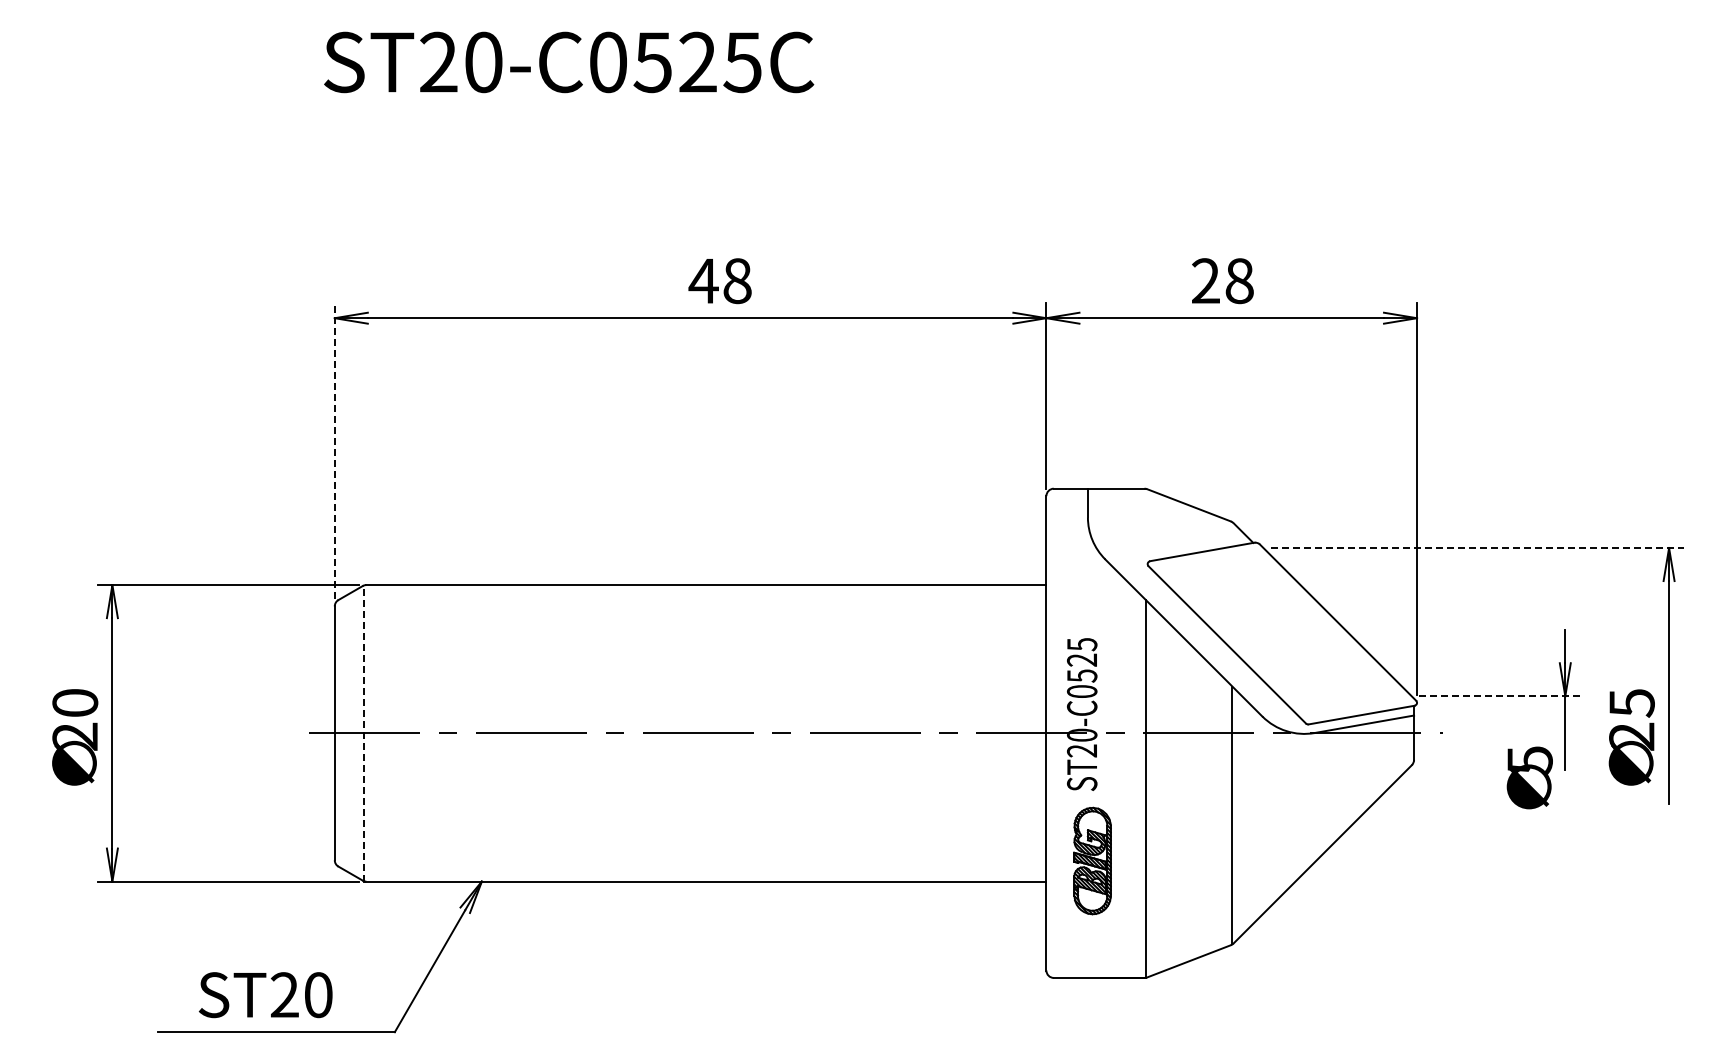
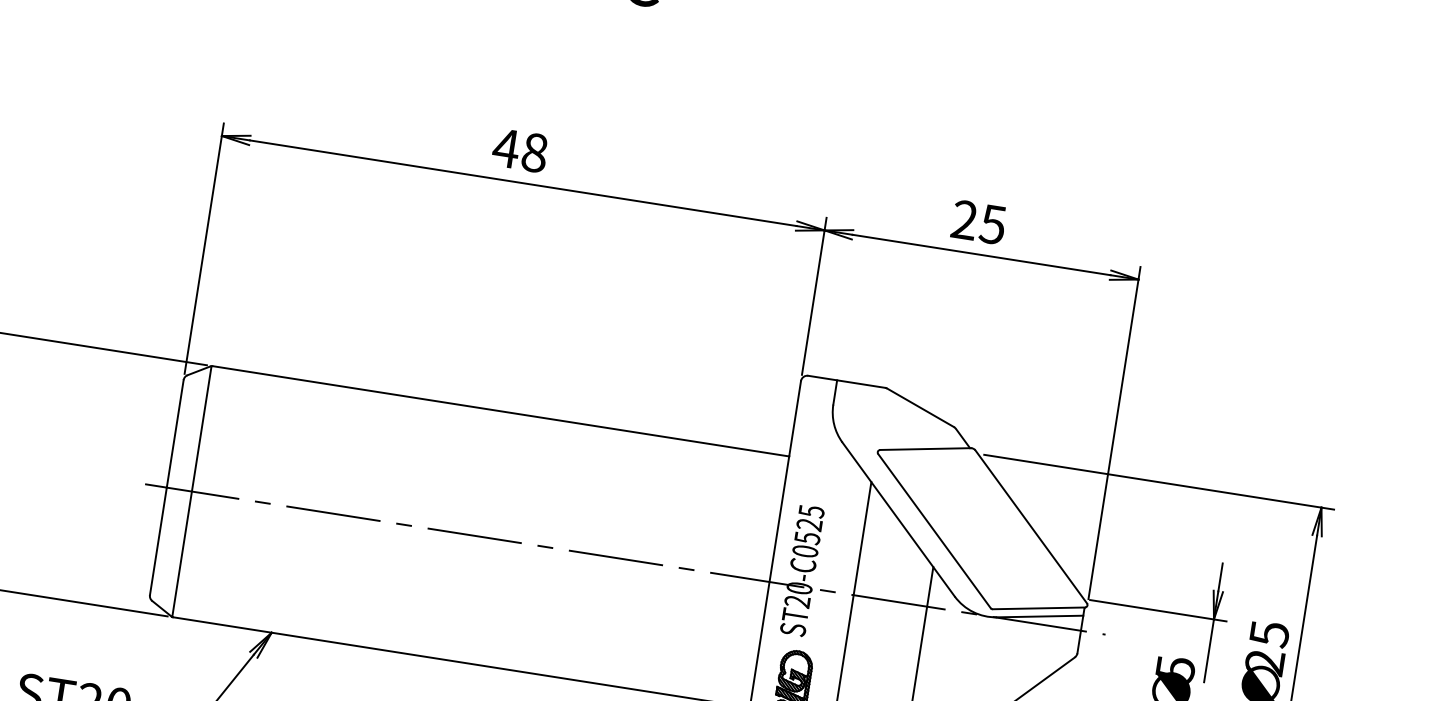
text: (719, 281) -> (519, 150), moved
text: (1238, 281) -> (992, 224), 28 -> 25
line: (334, 451) -> (203, 248), dashed -> solid
line: (1477, 548) -> (1159, 482), dashed -> solid
line: (1499, 696) -> (1158, 610), dashed -> solid
line: (364, 732) -> (192, 490), dashed -> solid

